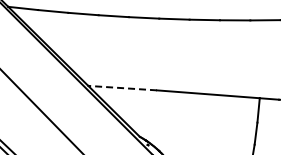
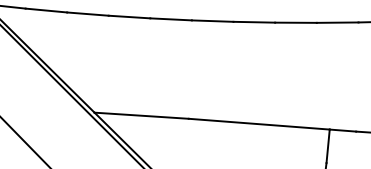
line: (122, 88) -> (141, 116), dashed -> solid

